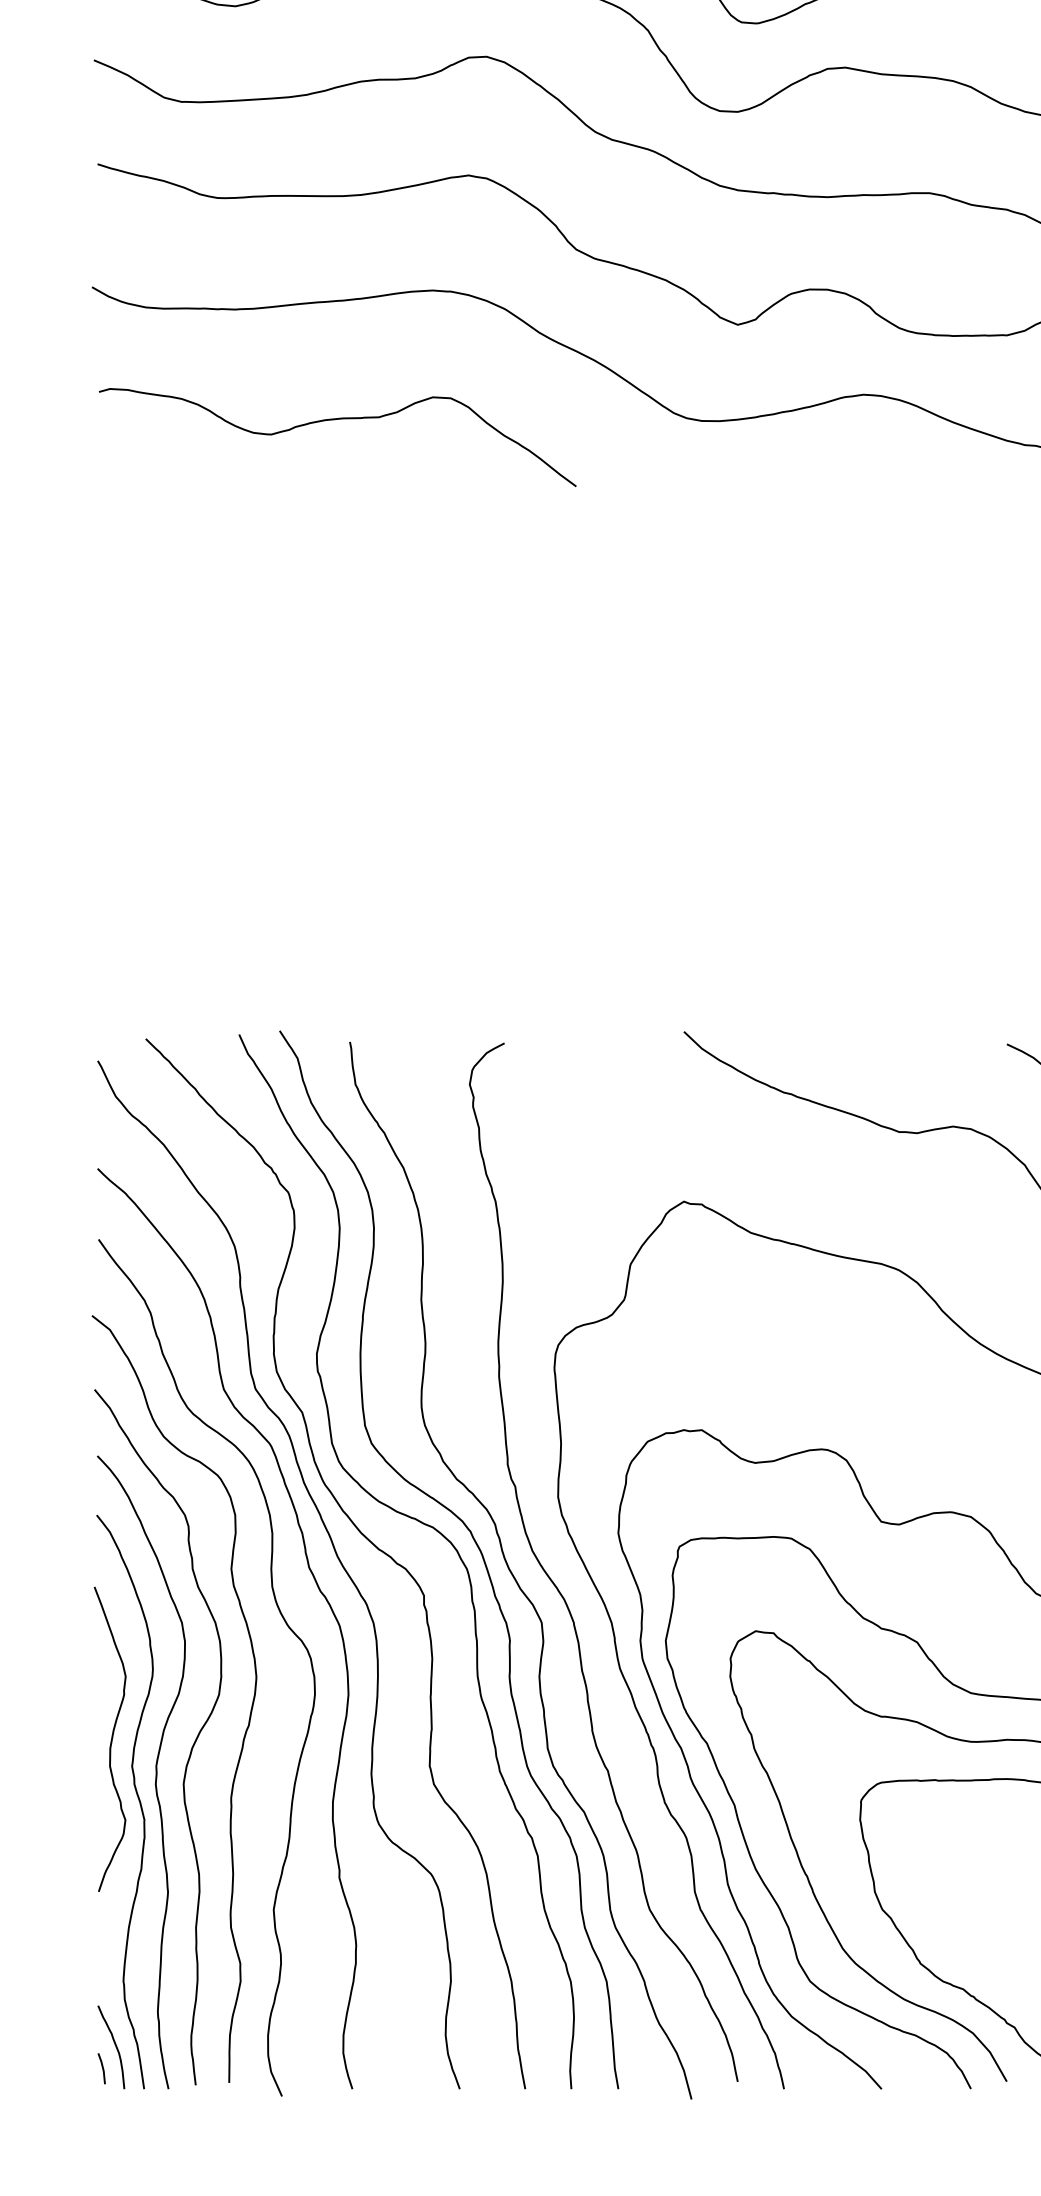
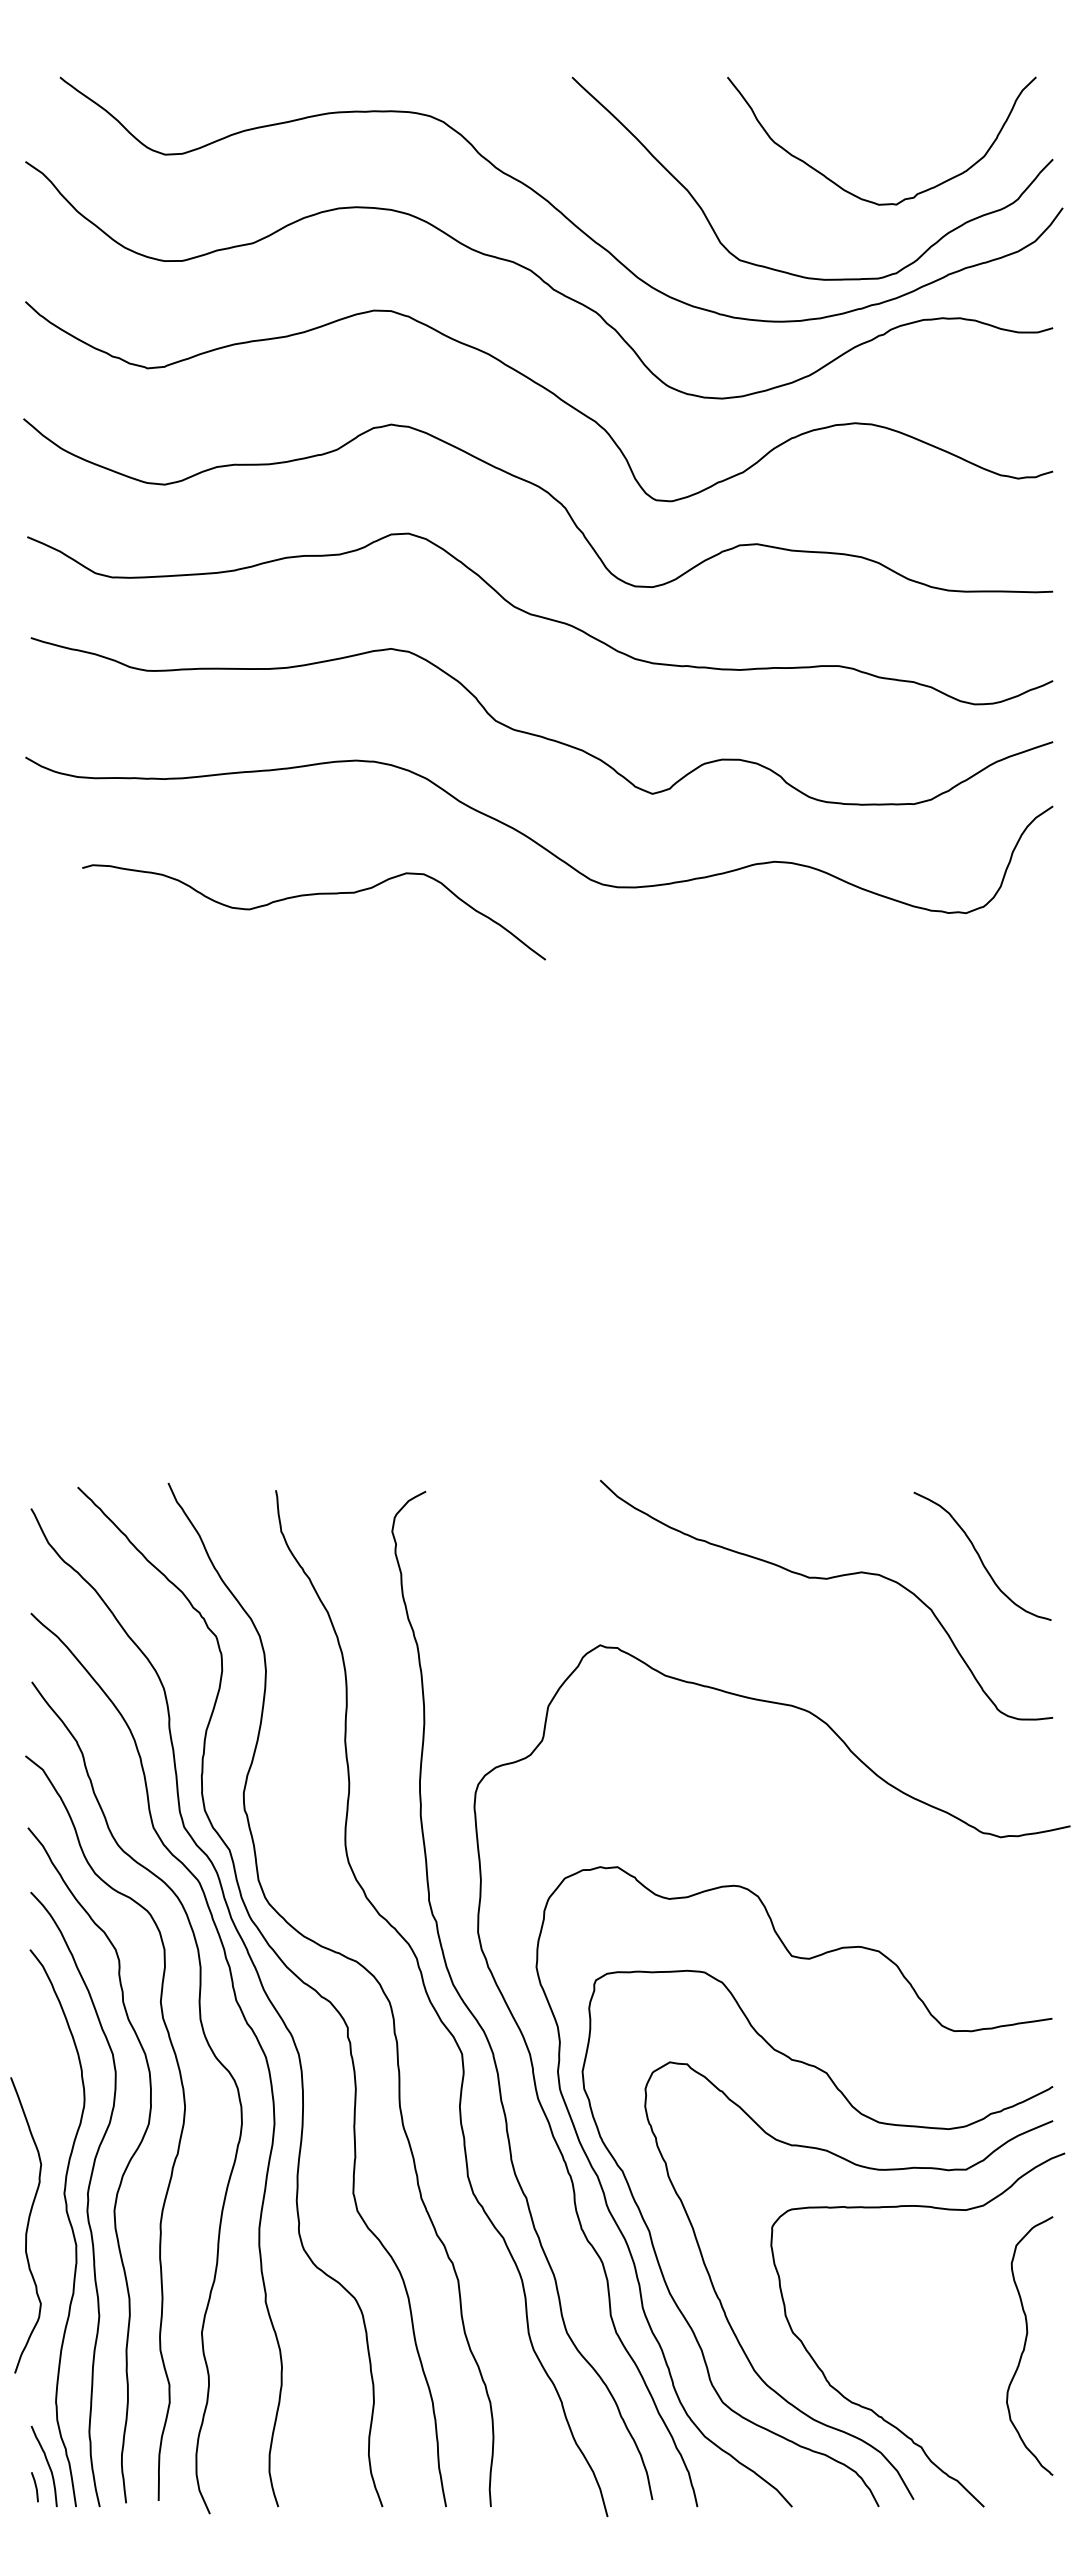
curve: (337, 420) -> (313, 895), moved
curve: (476, 1545) -> (398, 1979), removed
curve: (110, 1739) -> (26, 2225), moved

